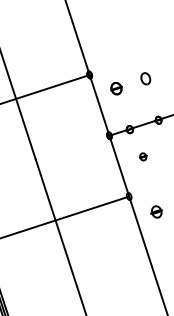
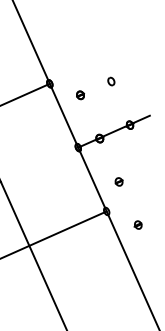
part: (145, 78) -> (110, 81), size x0.62
part: (116, 87) -> (80, 94), size x0.62
part: (143, 156) -> (119, 181), moved
part: (156, 211) -> (138, 224), size x0.62

